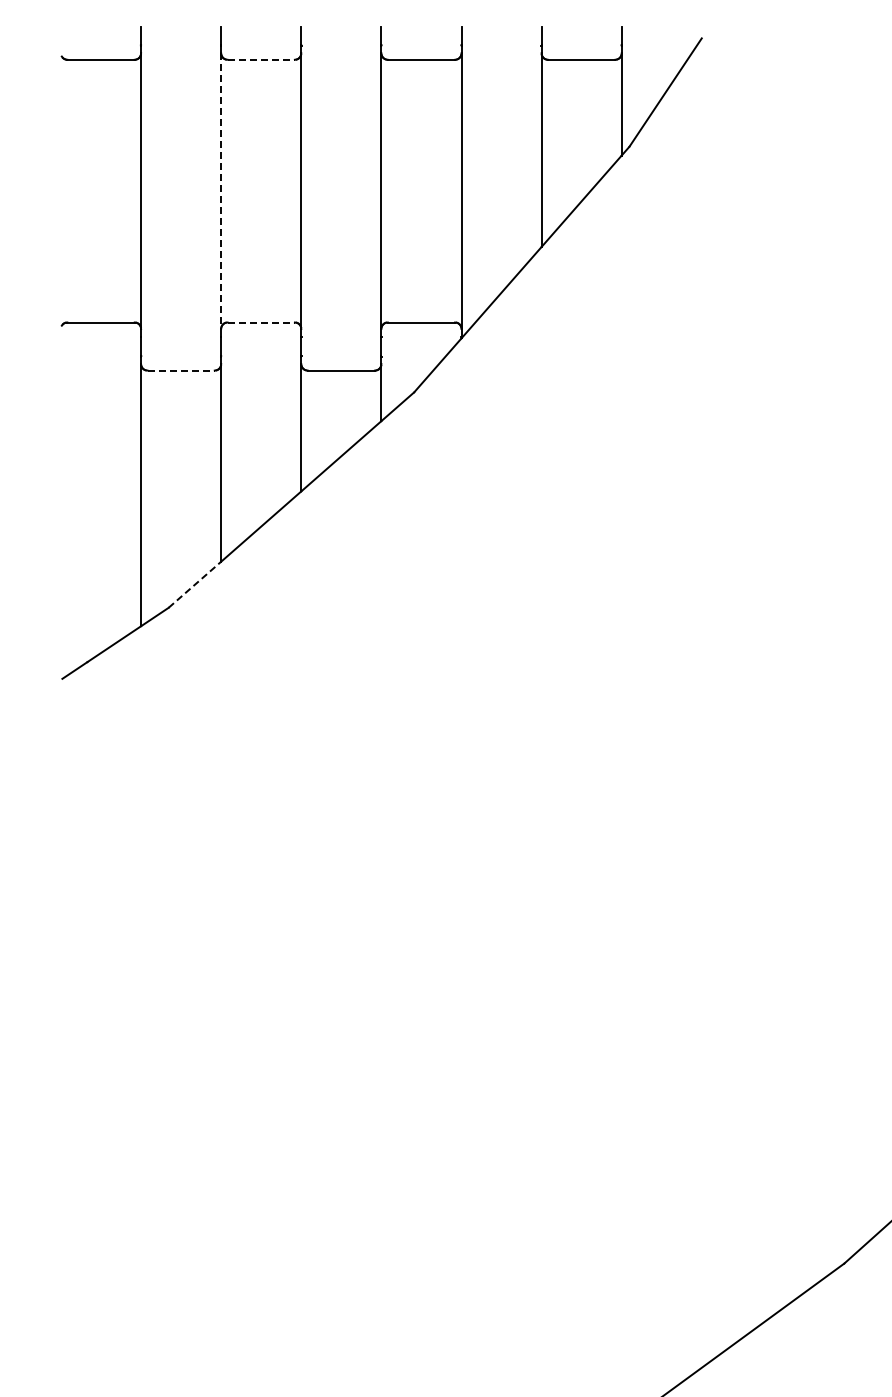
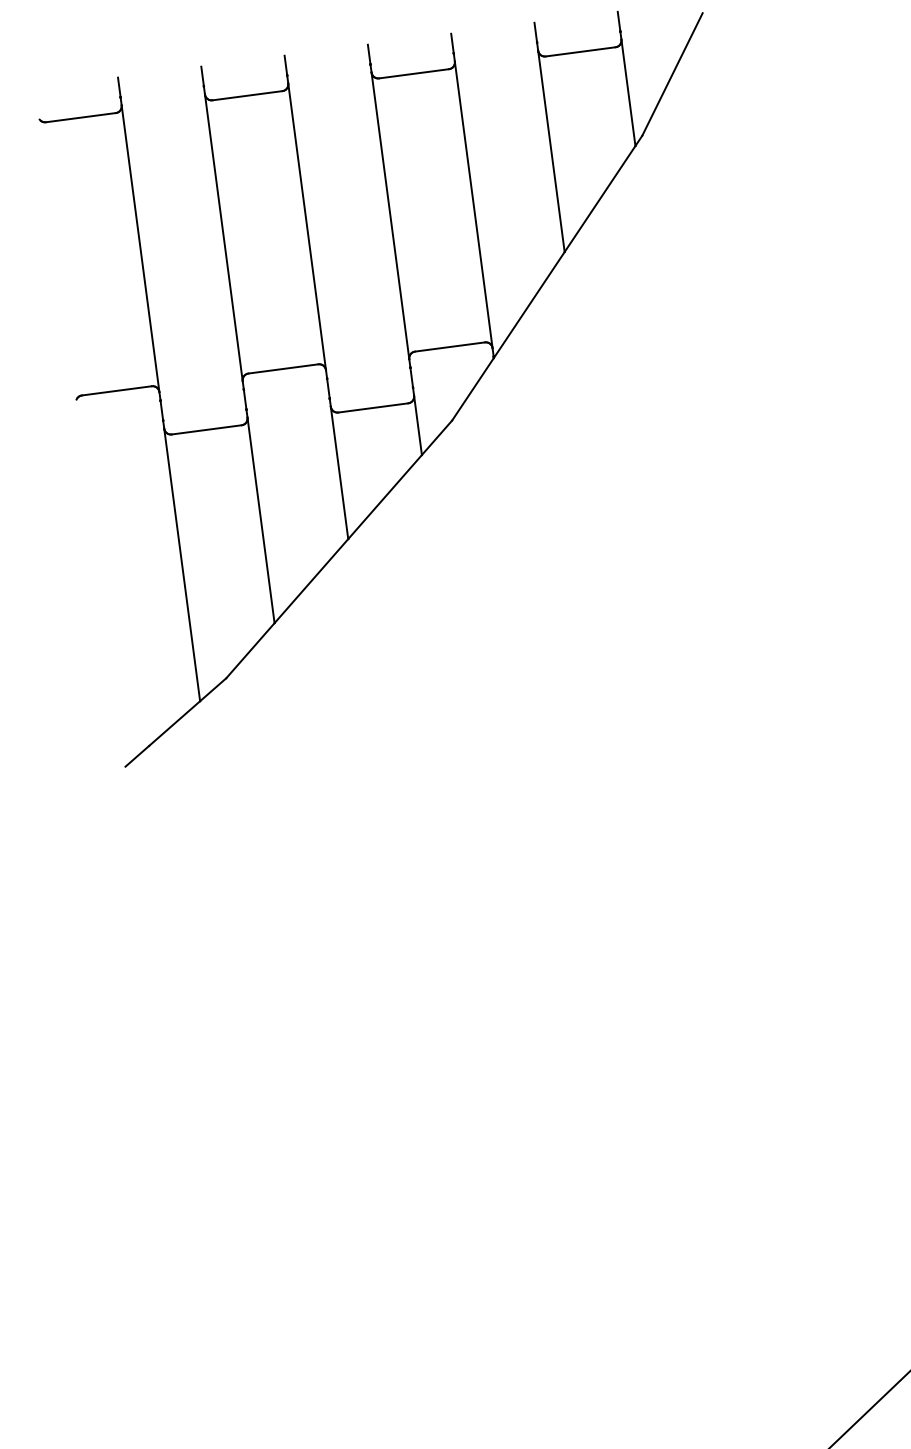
line: (261, 59) -> (247, 95), dashed -> solid
line: (221, 191) -> (224, 238), dashed -> solid
line: (261, 322) -> (283, 368), dashed -> solid
line: (181, 370) -> (207, 429), dashed -> solid
line: (194, 584) -> (249, 650), dashed -> solid

